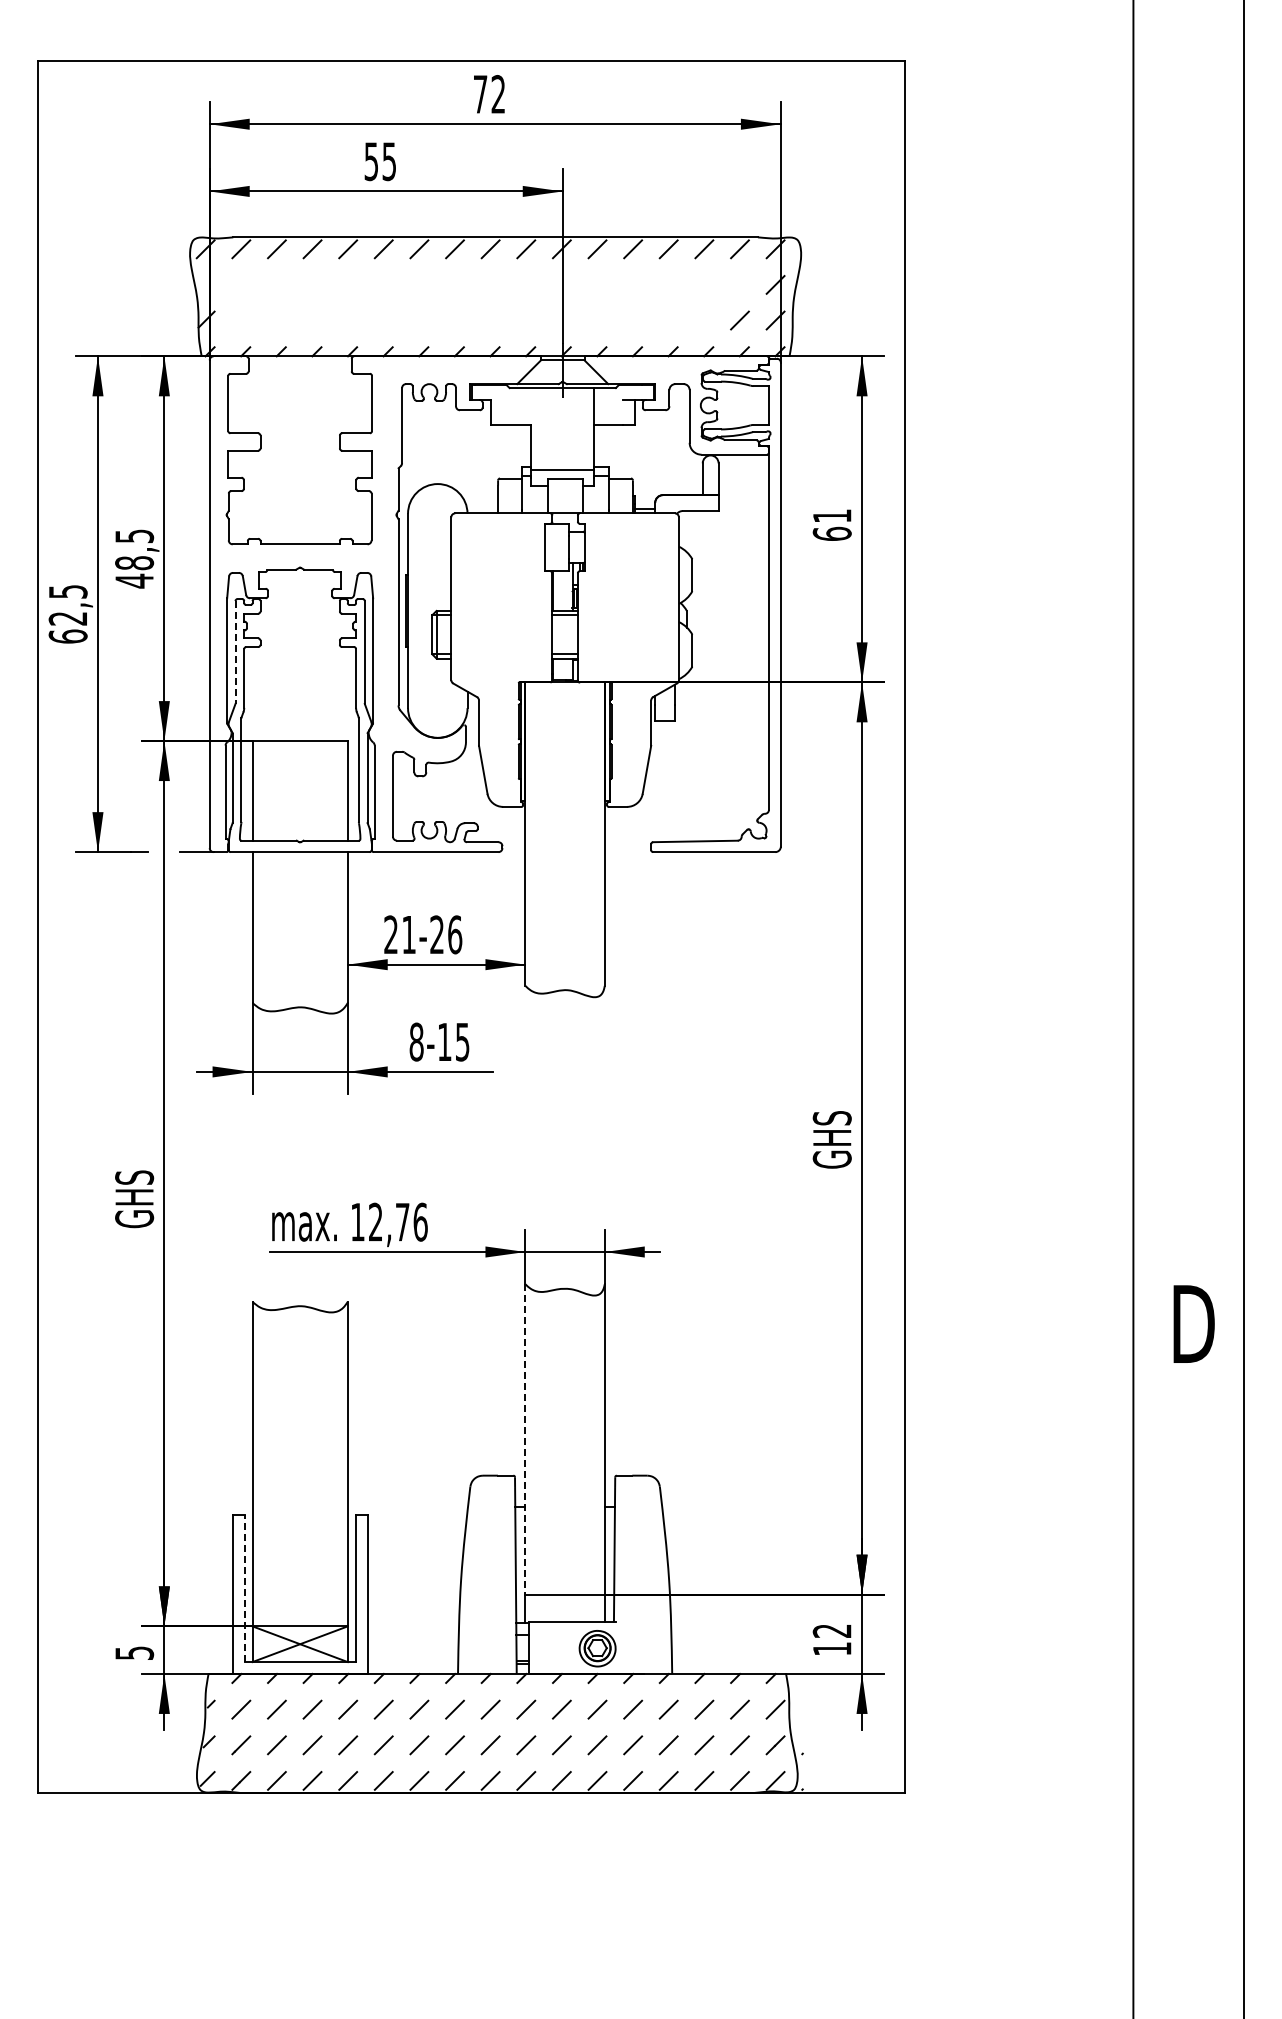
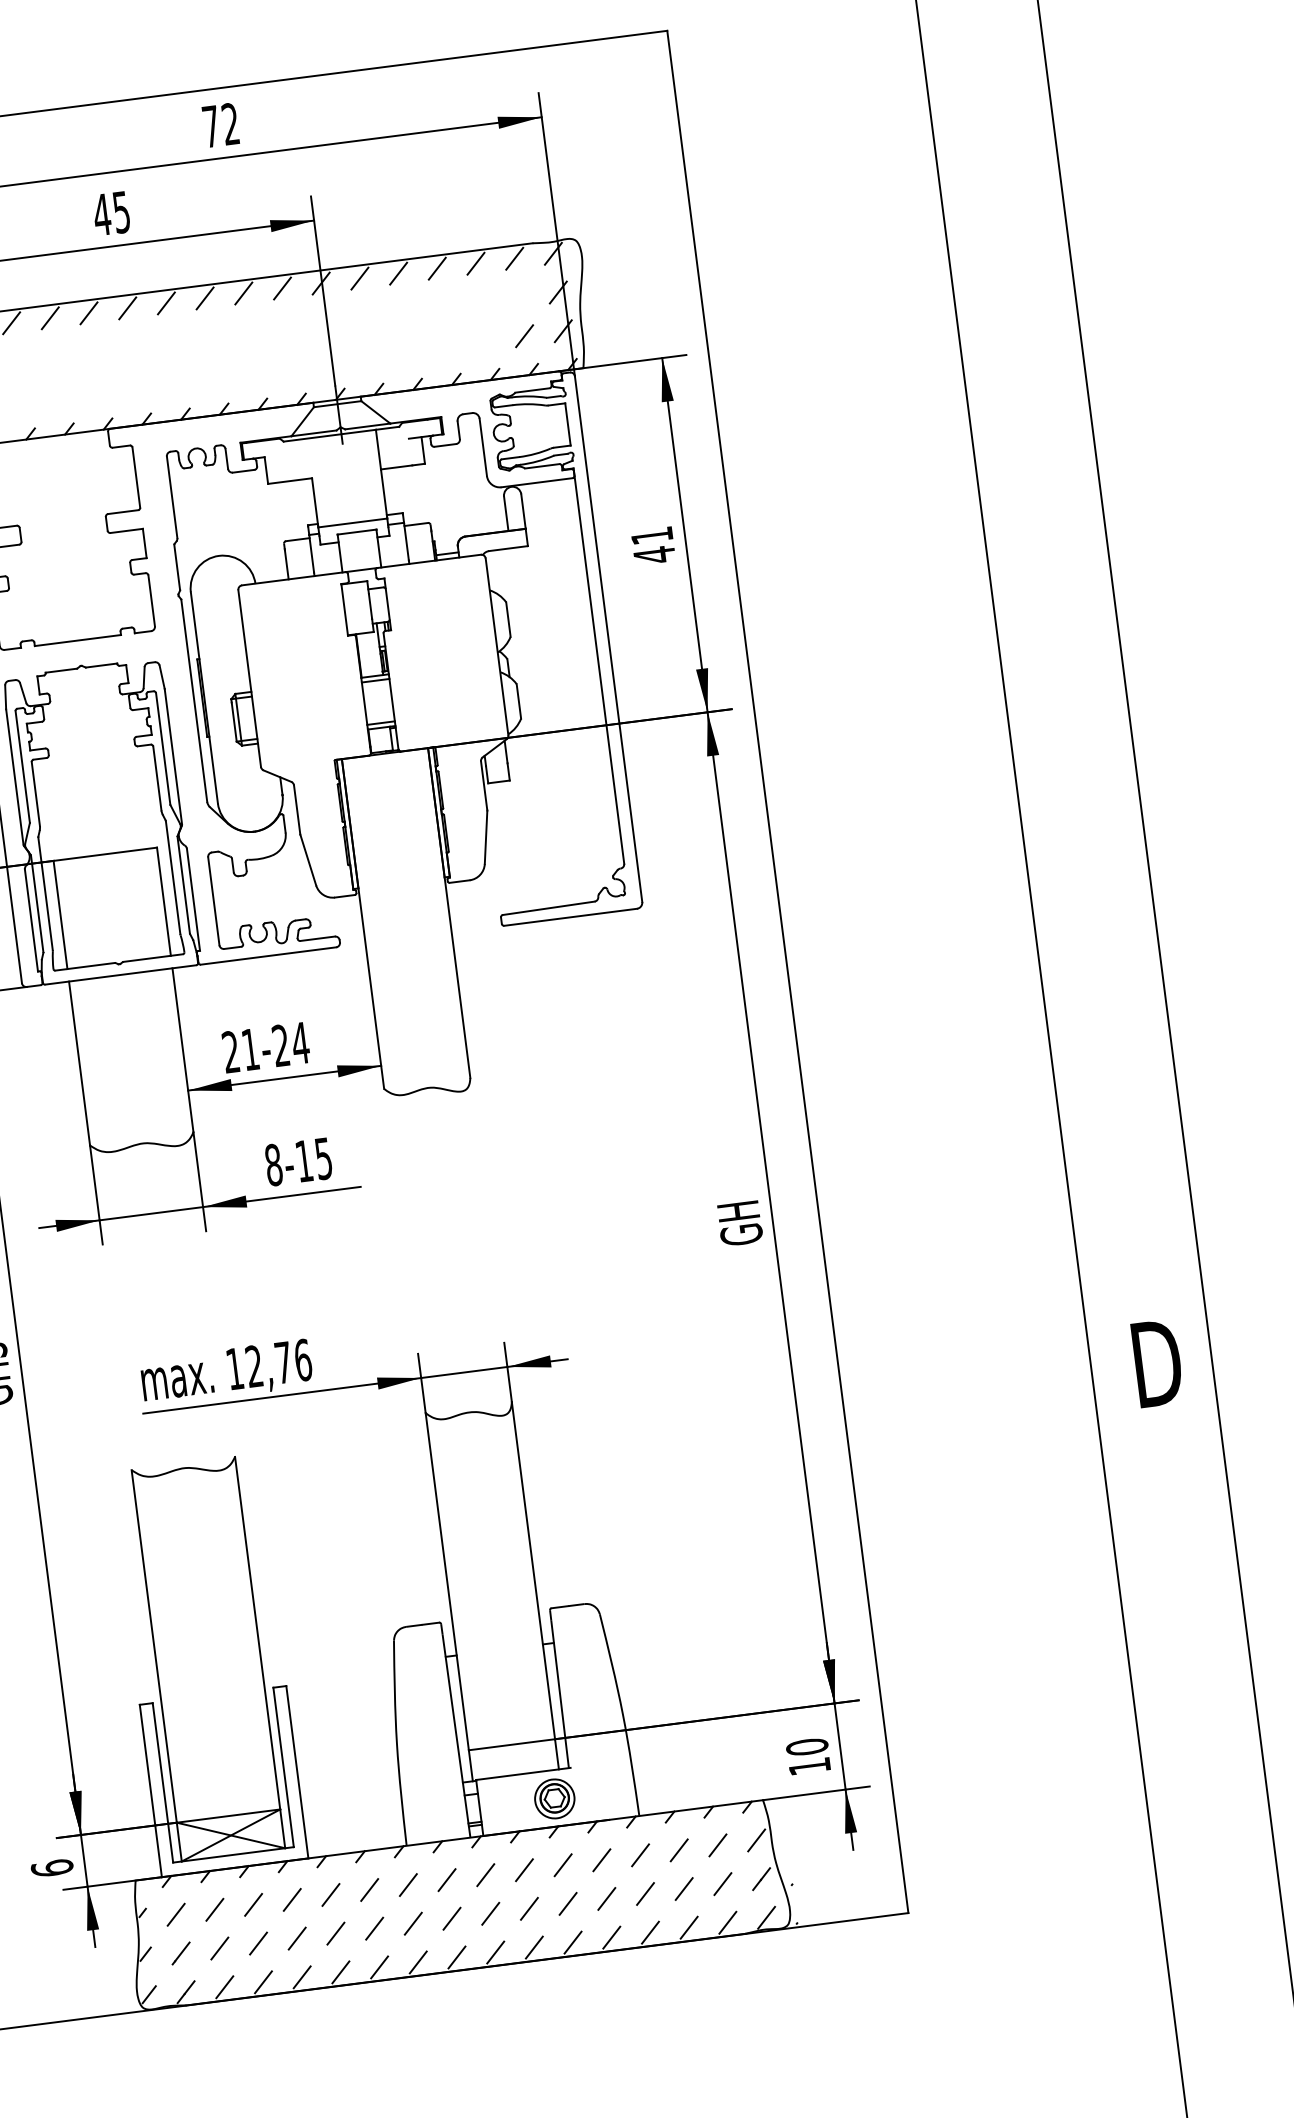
text: (371, 161) -> (102, 214), 55 -> 45
text: (831, 533) -> (653, 554), 61 -> 41
line: (235, 653) -> (22, 768), dashed -> solid
text: (454, 934) -> (299, 1042), 21-26 -> 21-24
text: (831, 1118) -> (735, 1190), GHS -> GH
line: (525, 1439) -> (447, 1581), dashed -> solid
line: (244, 1588) -> (162, 1782), dashed -> solid
text: (831, 1631) -> (806, 1747), 12 -> 10
text: (134, 1653) -> (52, 1868), 5 -> 6

